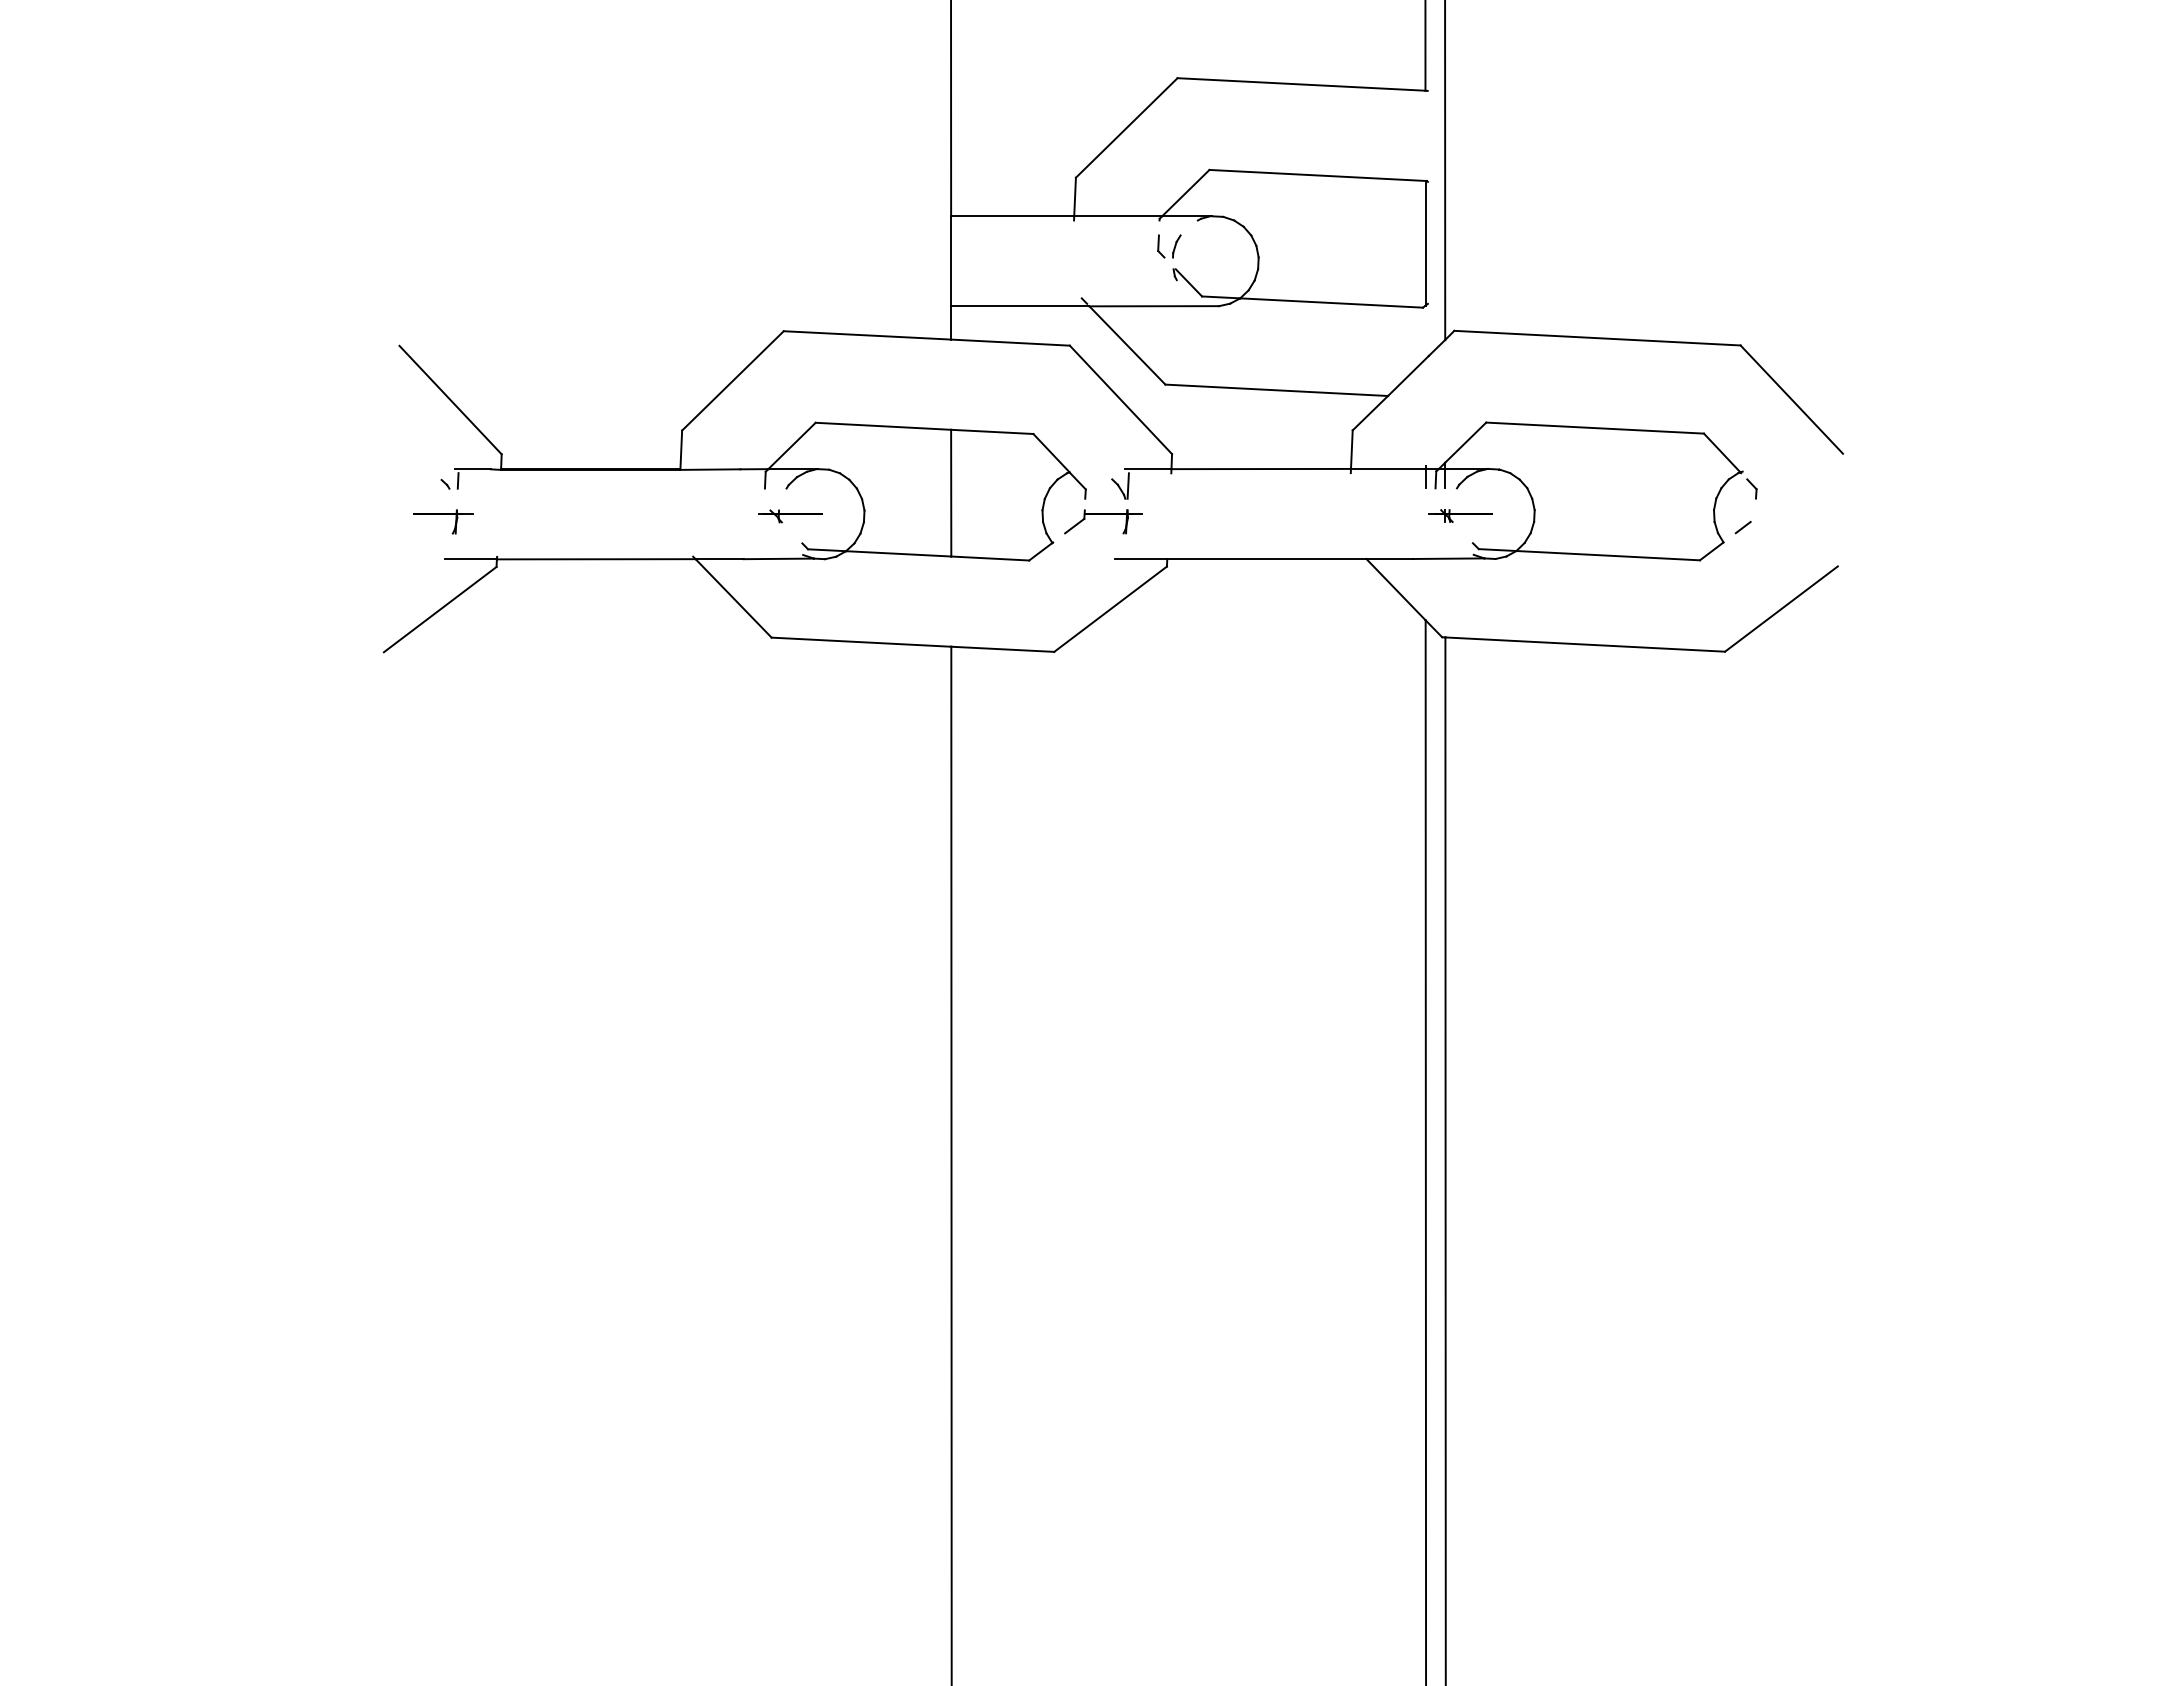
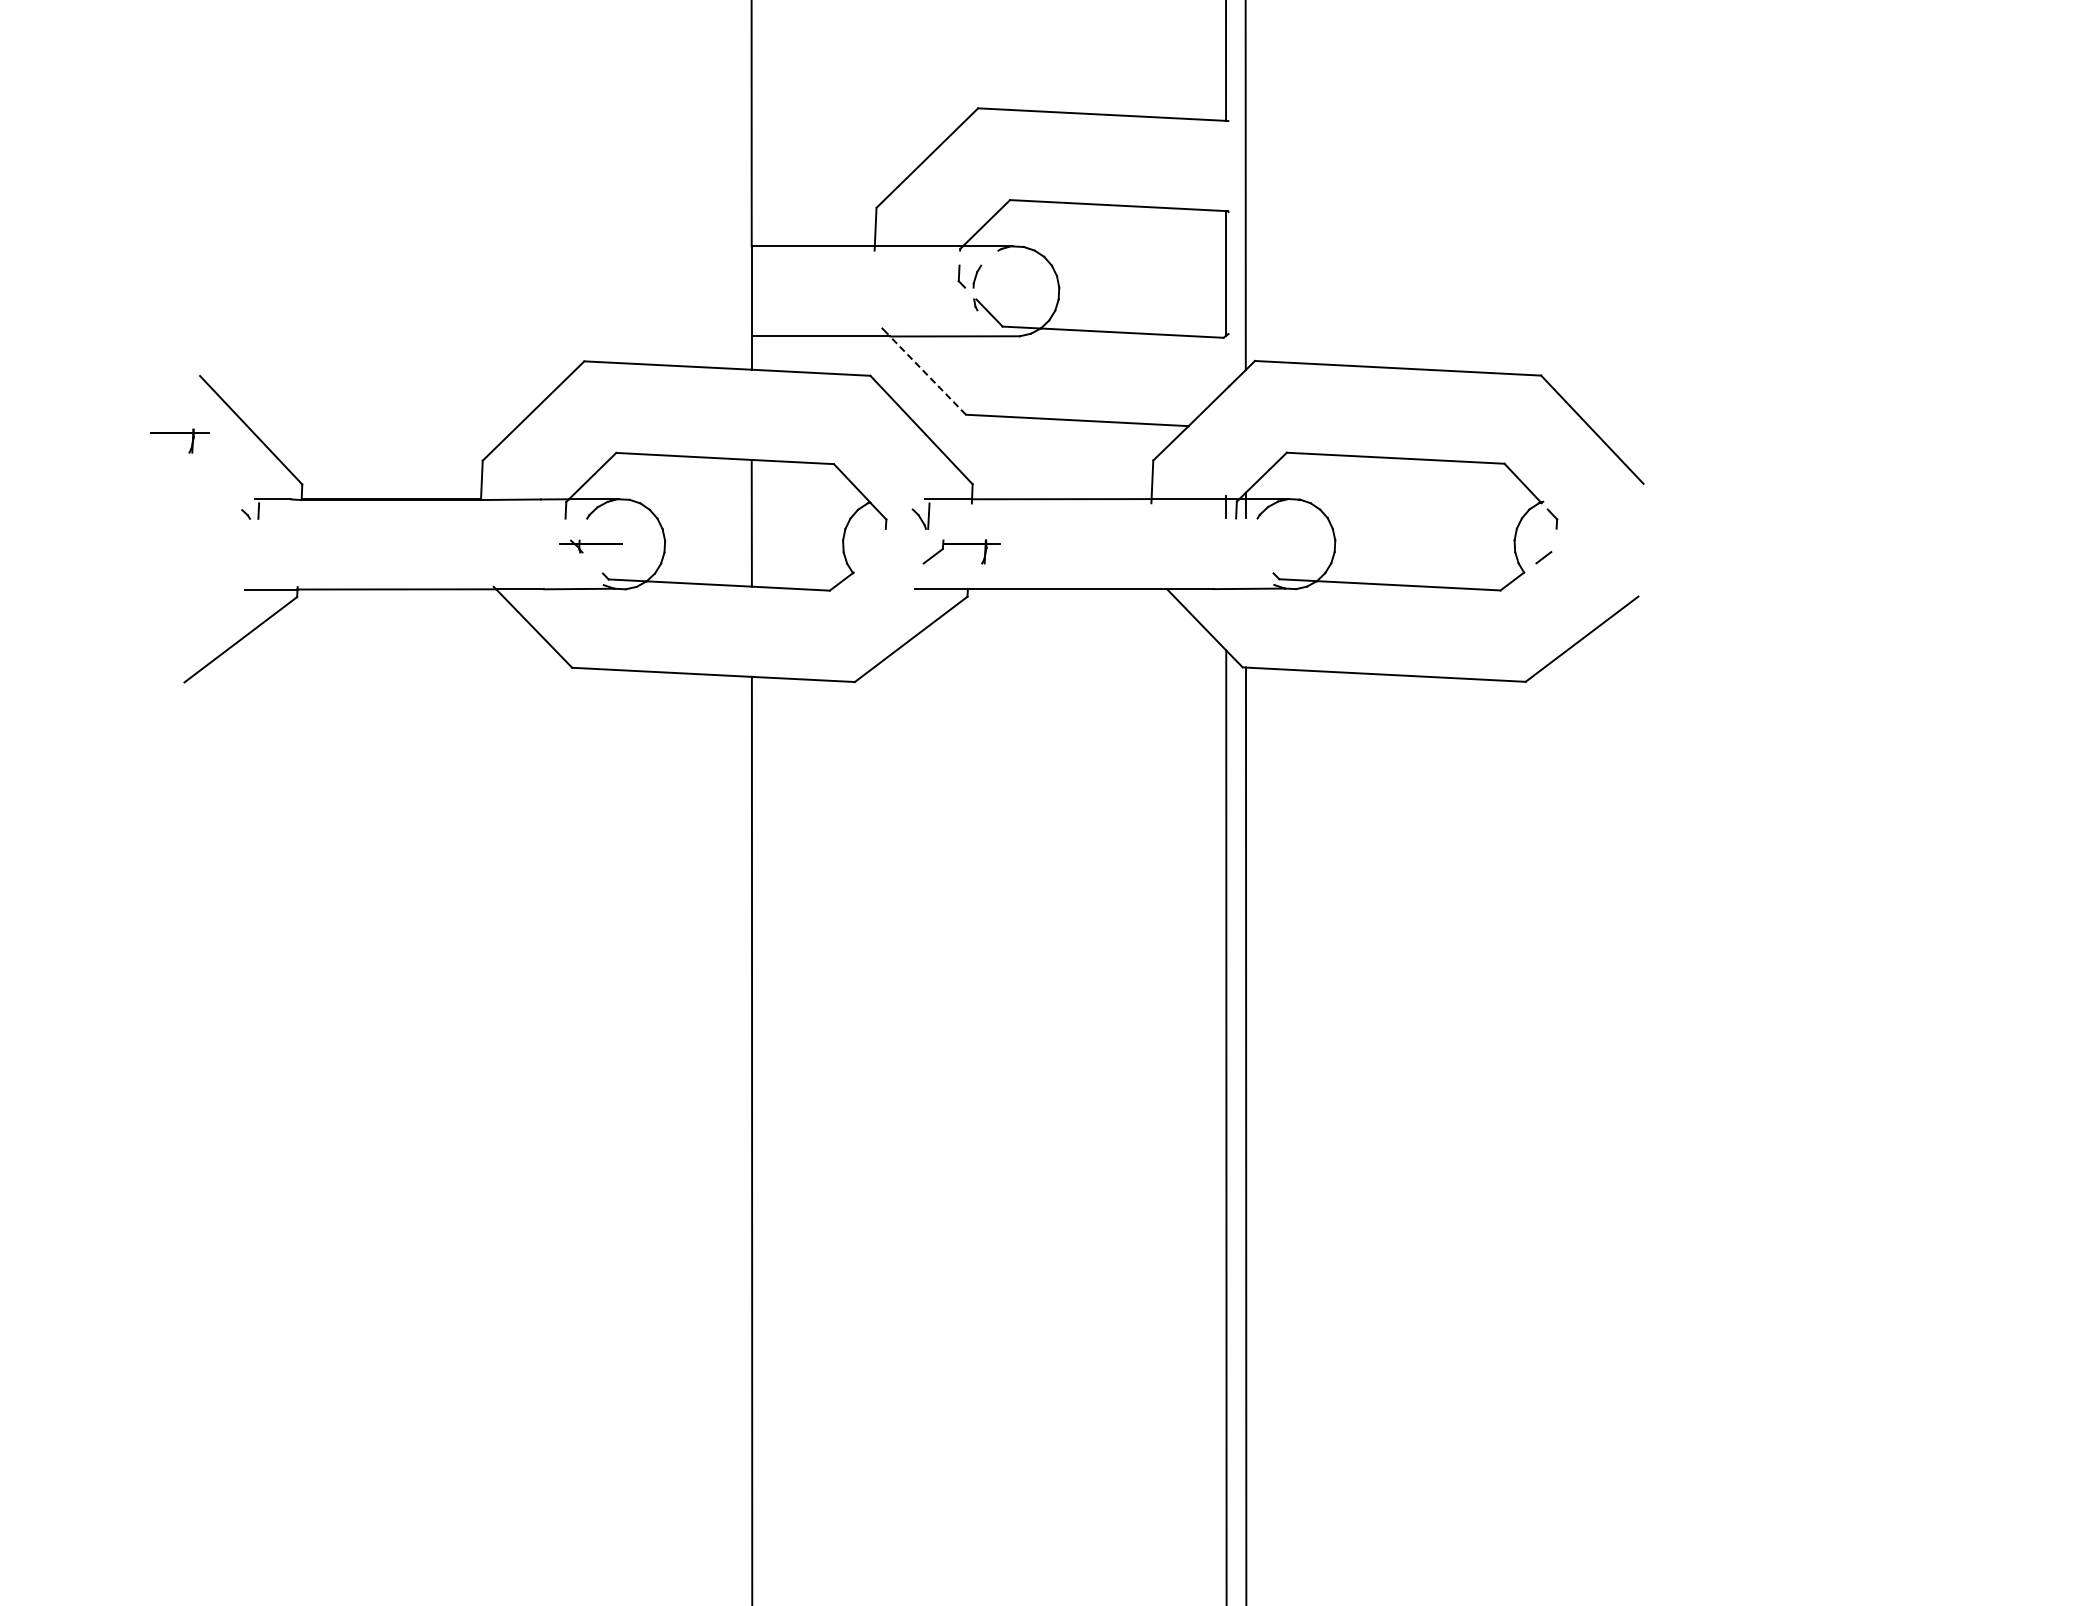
line: (1127, 345) -> (928, 375), solid -> dashed
part: (443, 514) -> (180, 433), moved
part: (1103, 514) -> (962, 544), moved
part: (1460, 515) -> (1261, 545), removed

